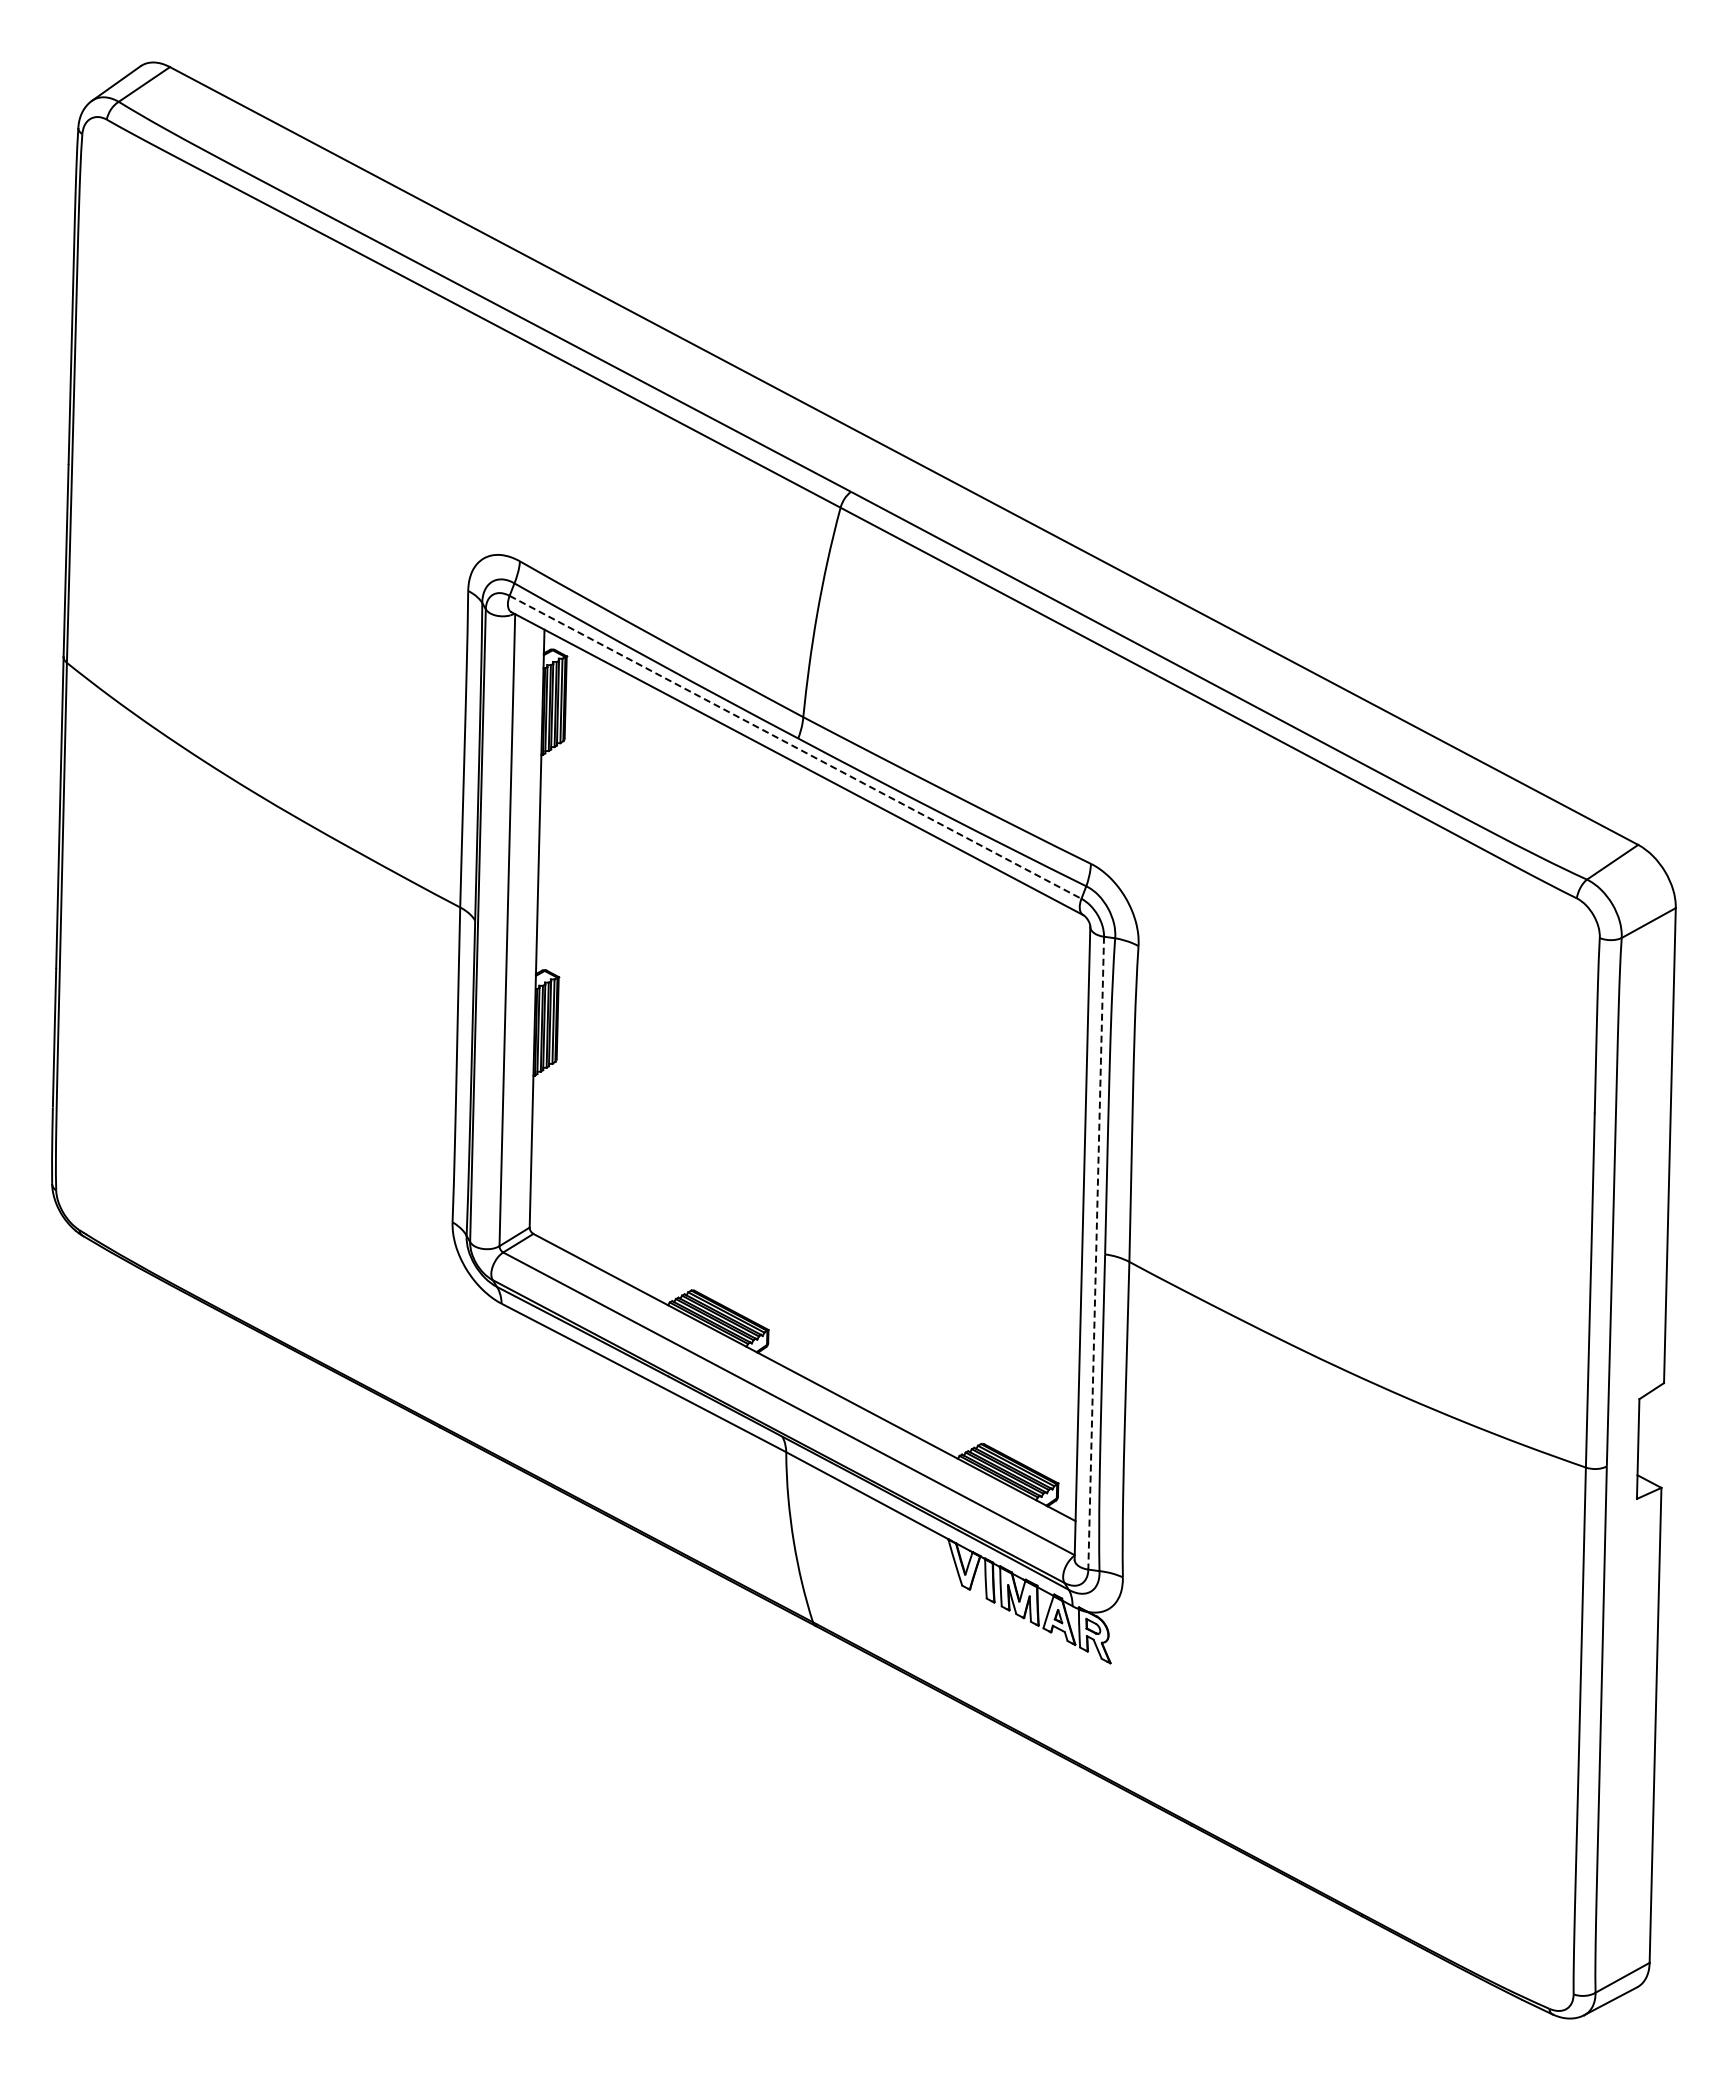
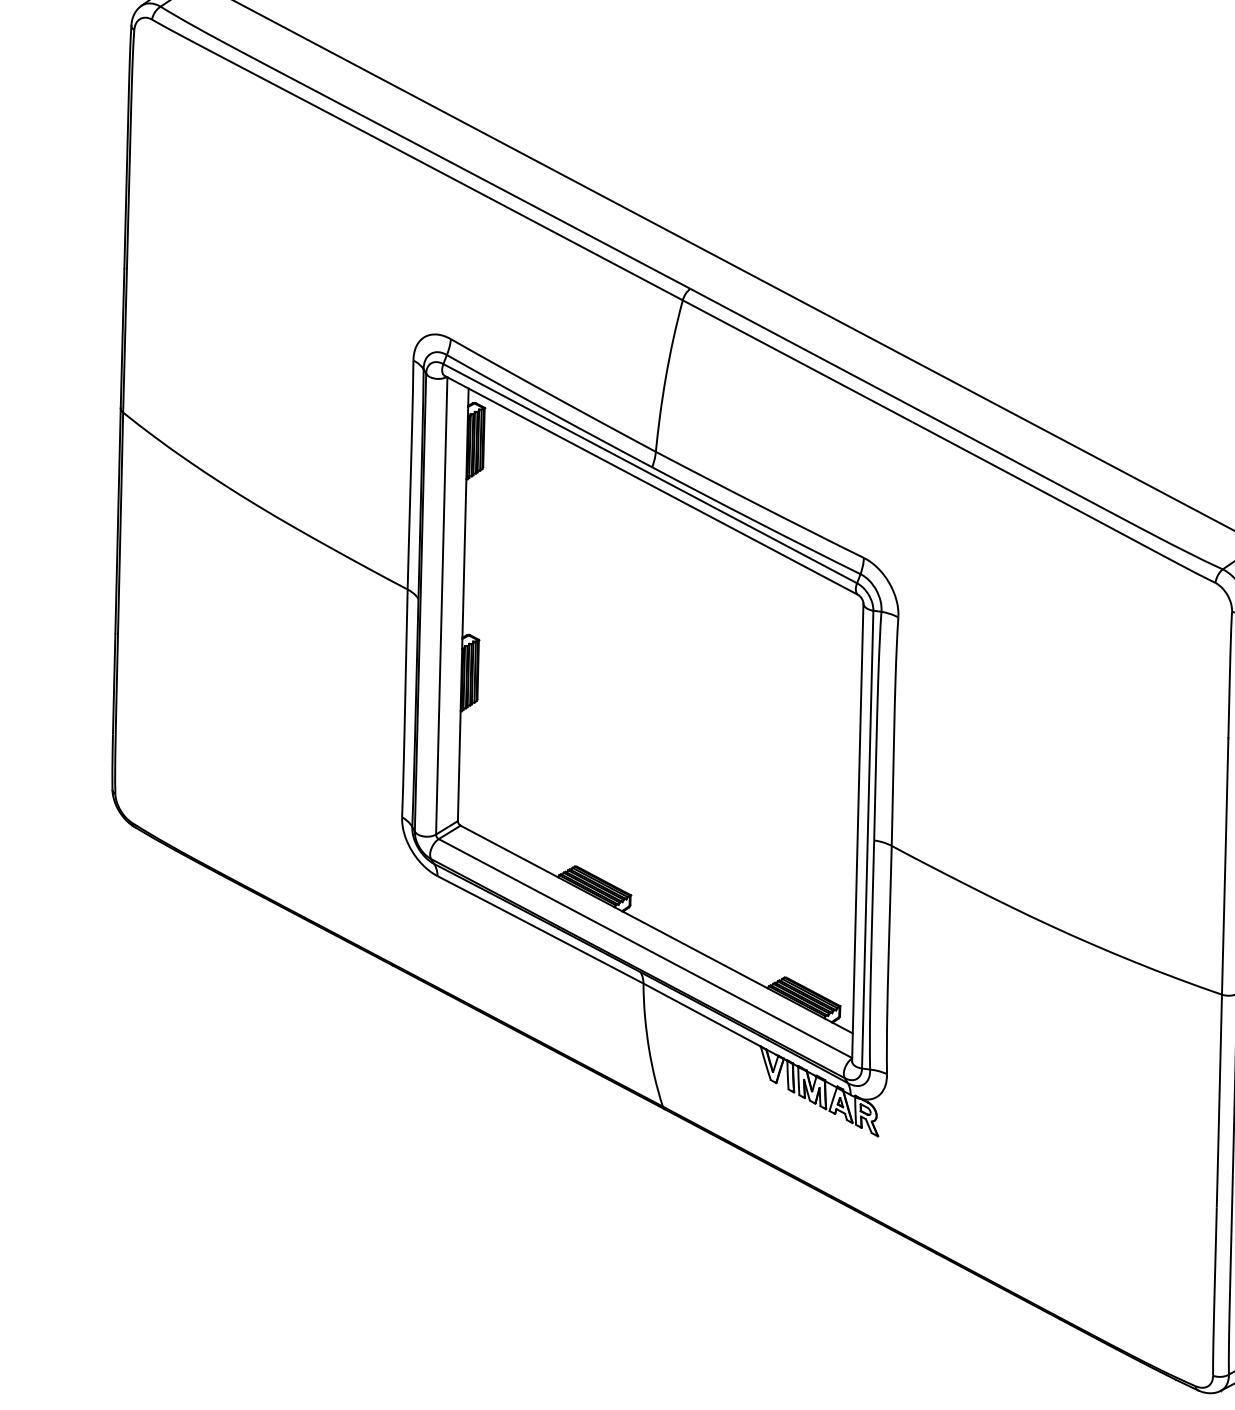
line: (795, 747) -> (650, 473), dashed -> solid
line: (1096, 1253) -> (867, 839), dashed -> solid

